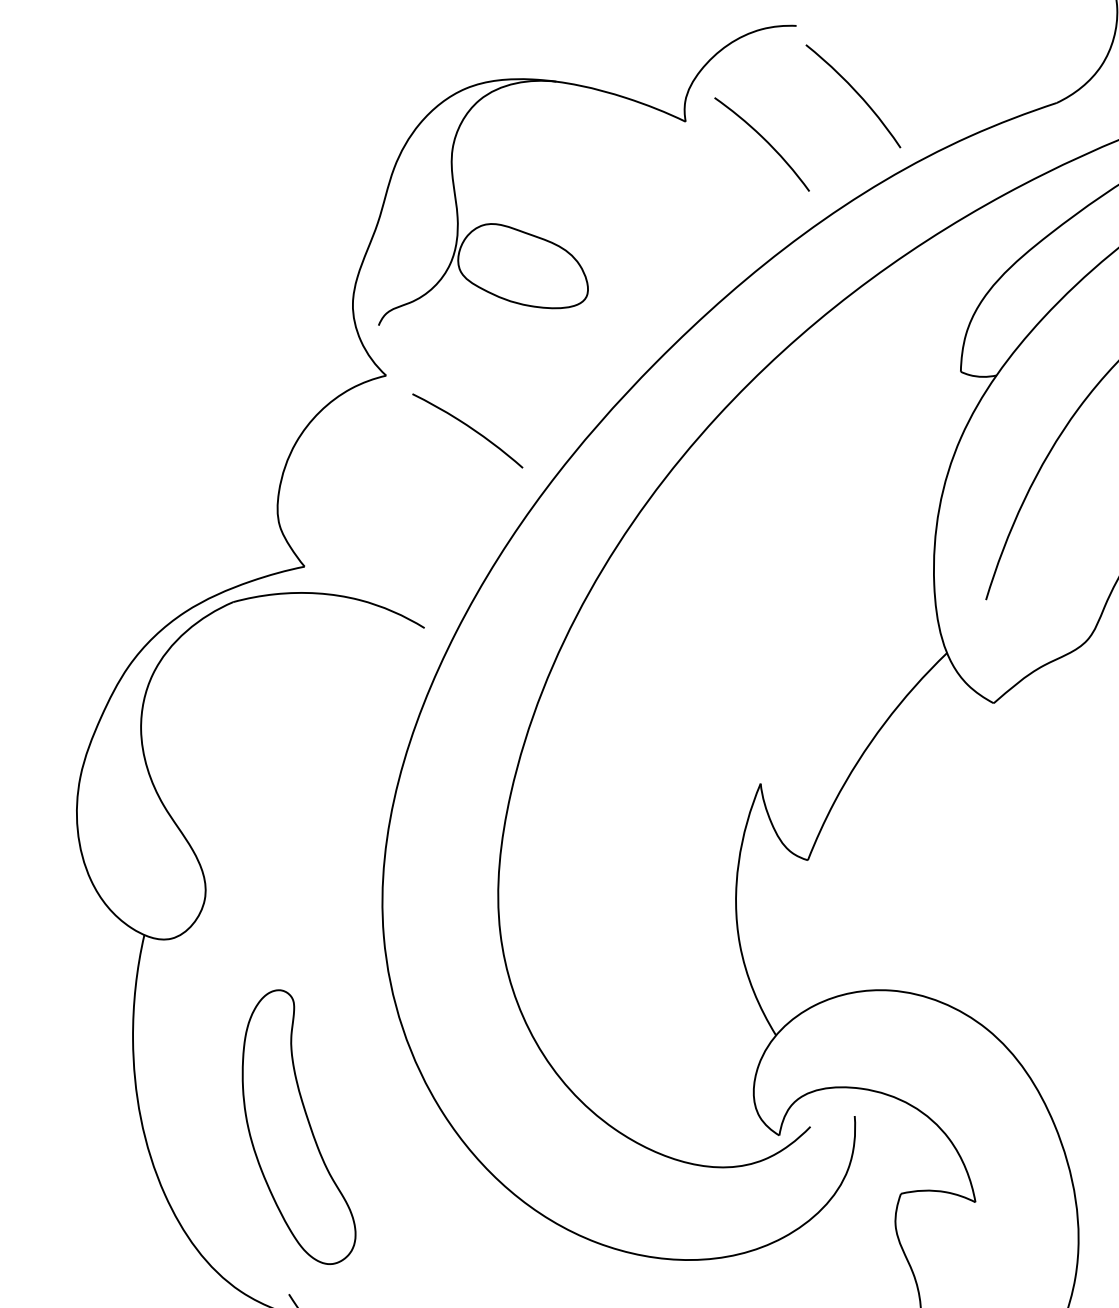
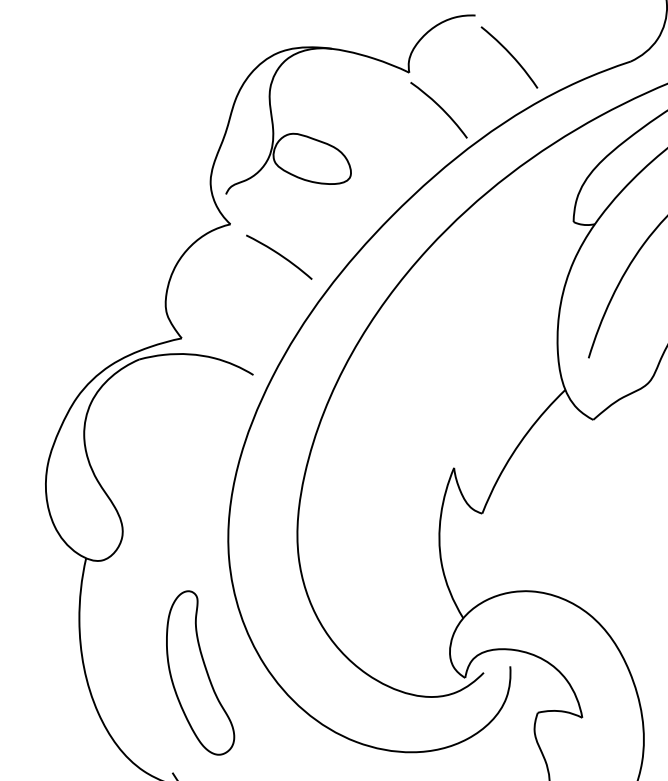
curve: (764, 141) -> (440, 108), moved
part: (299, 1126) -> (200, 672), moved

